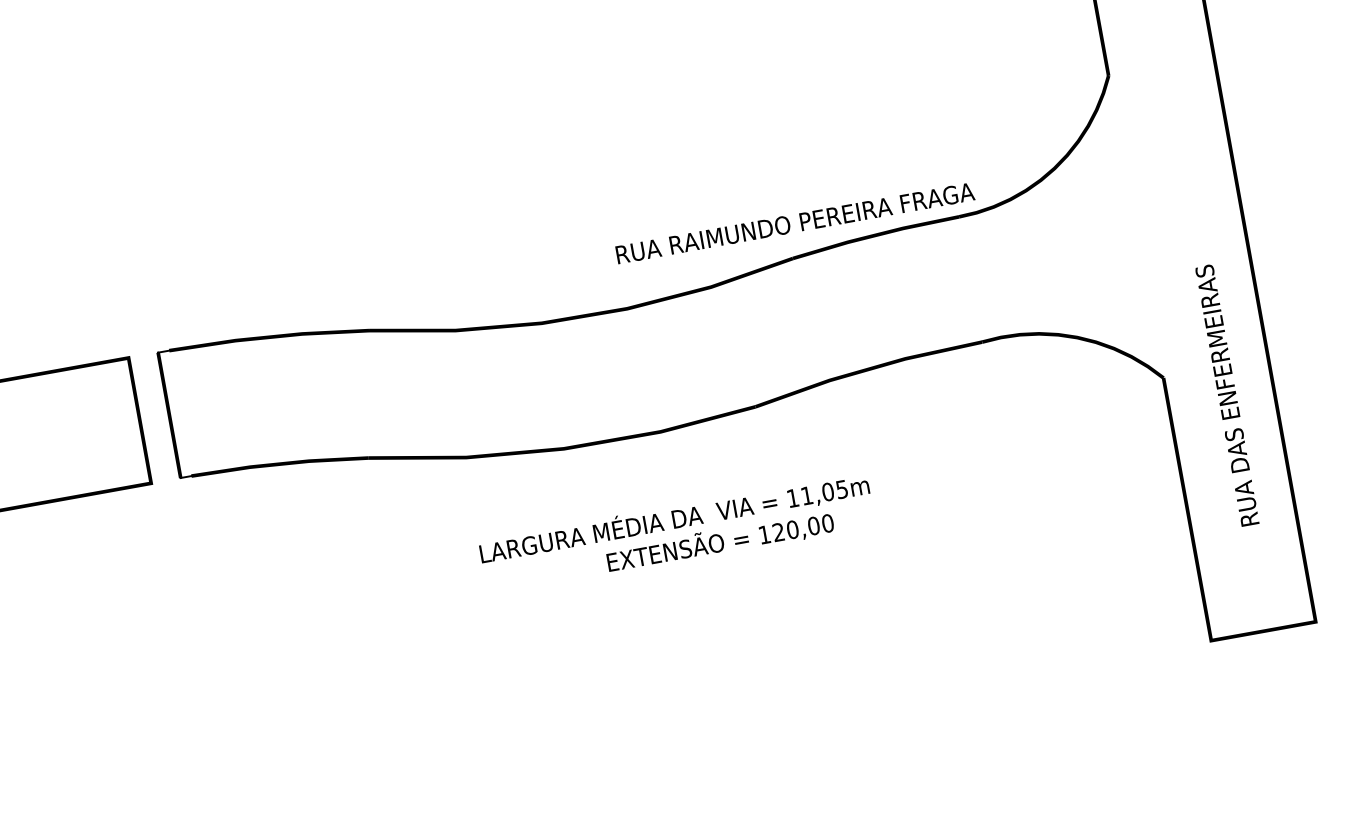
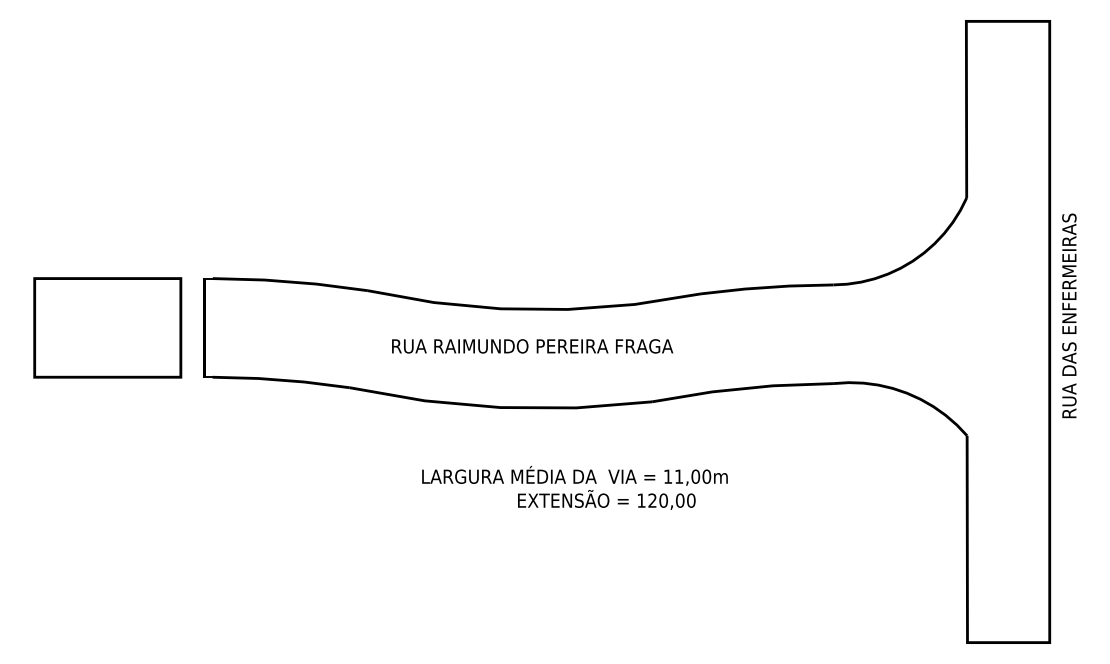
text: (795, 223) -> (532, 346), moved
text: (1227, 394) -> (1069, 315), moved
text: (841, 489) -> (706, 476), 11,05m -> 11,00m

